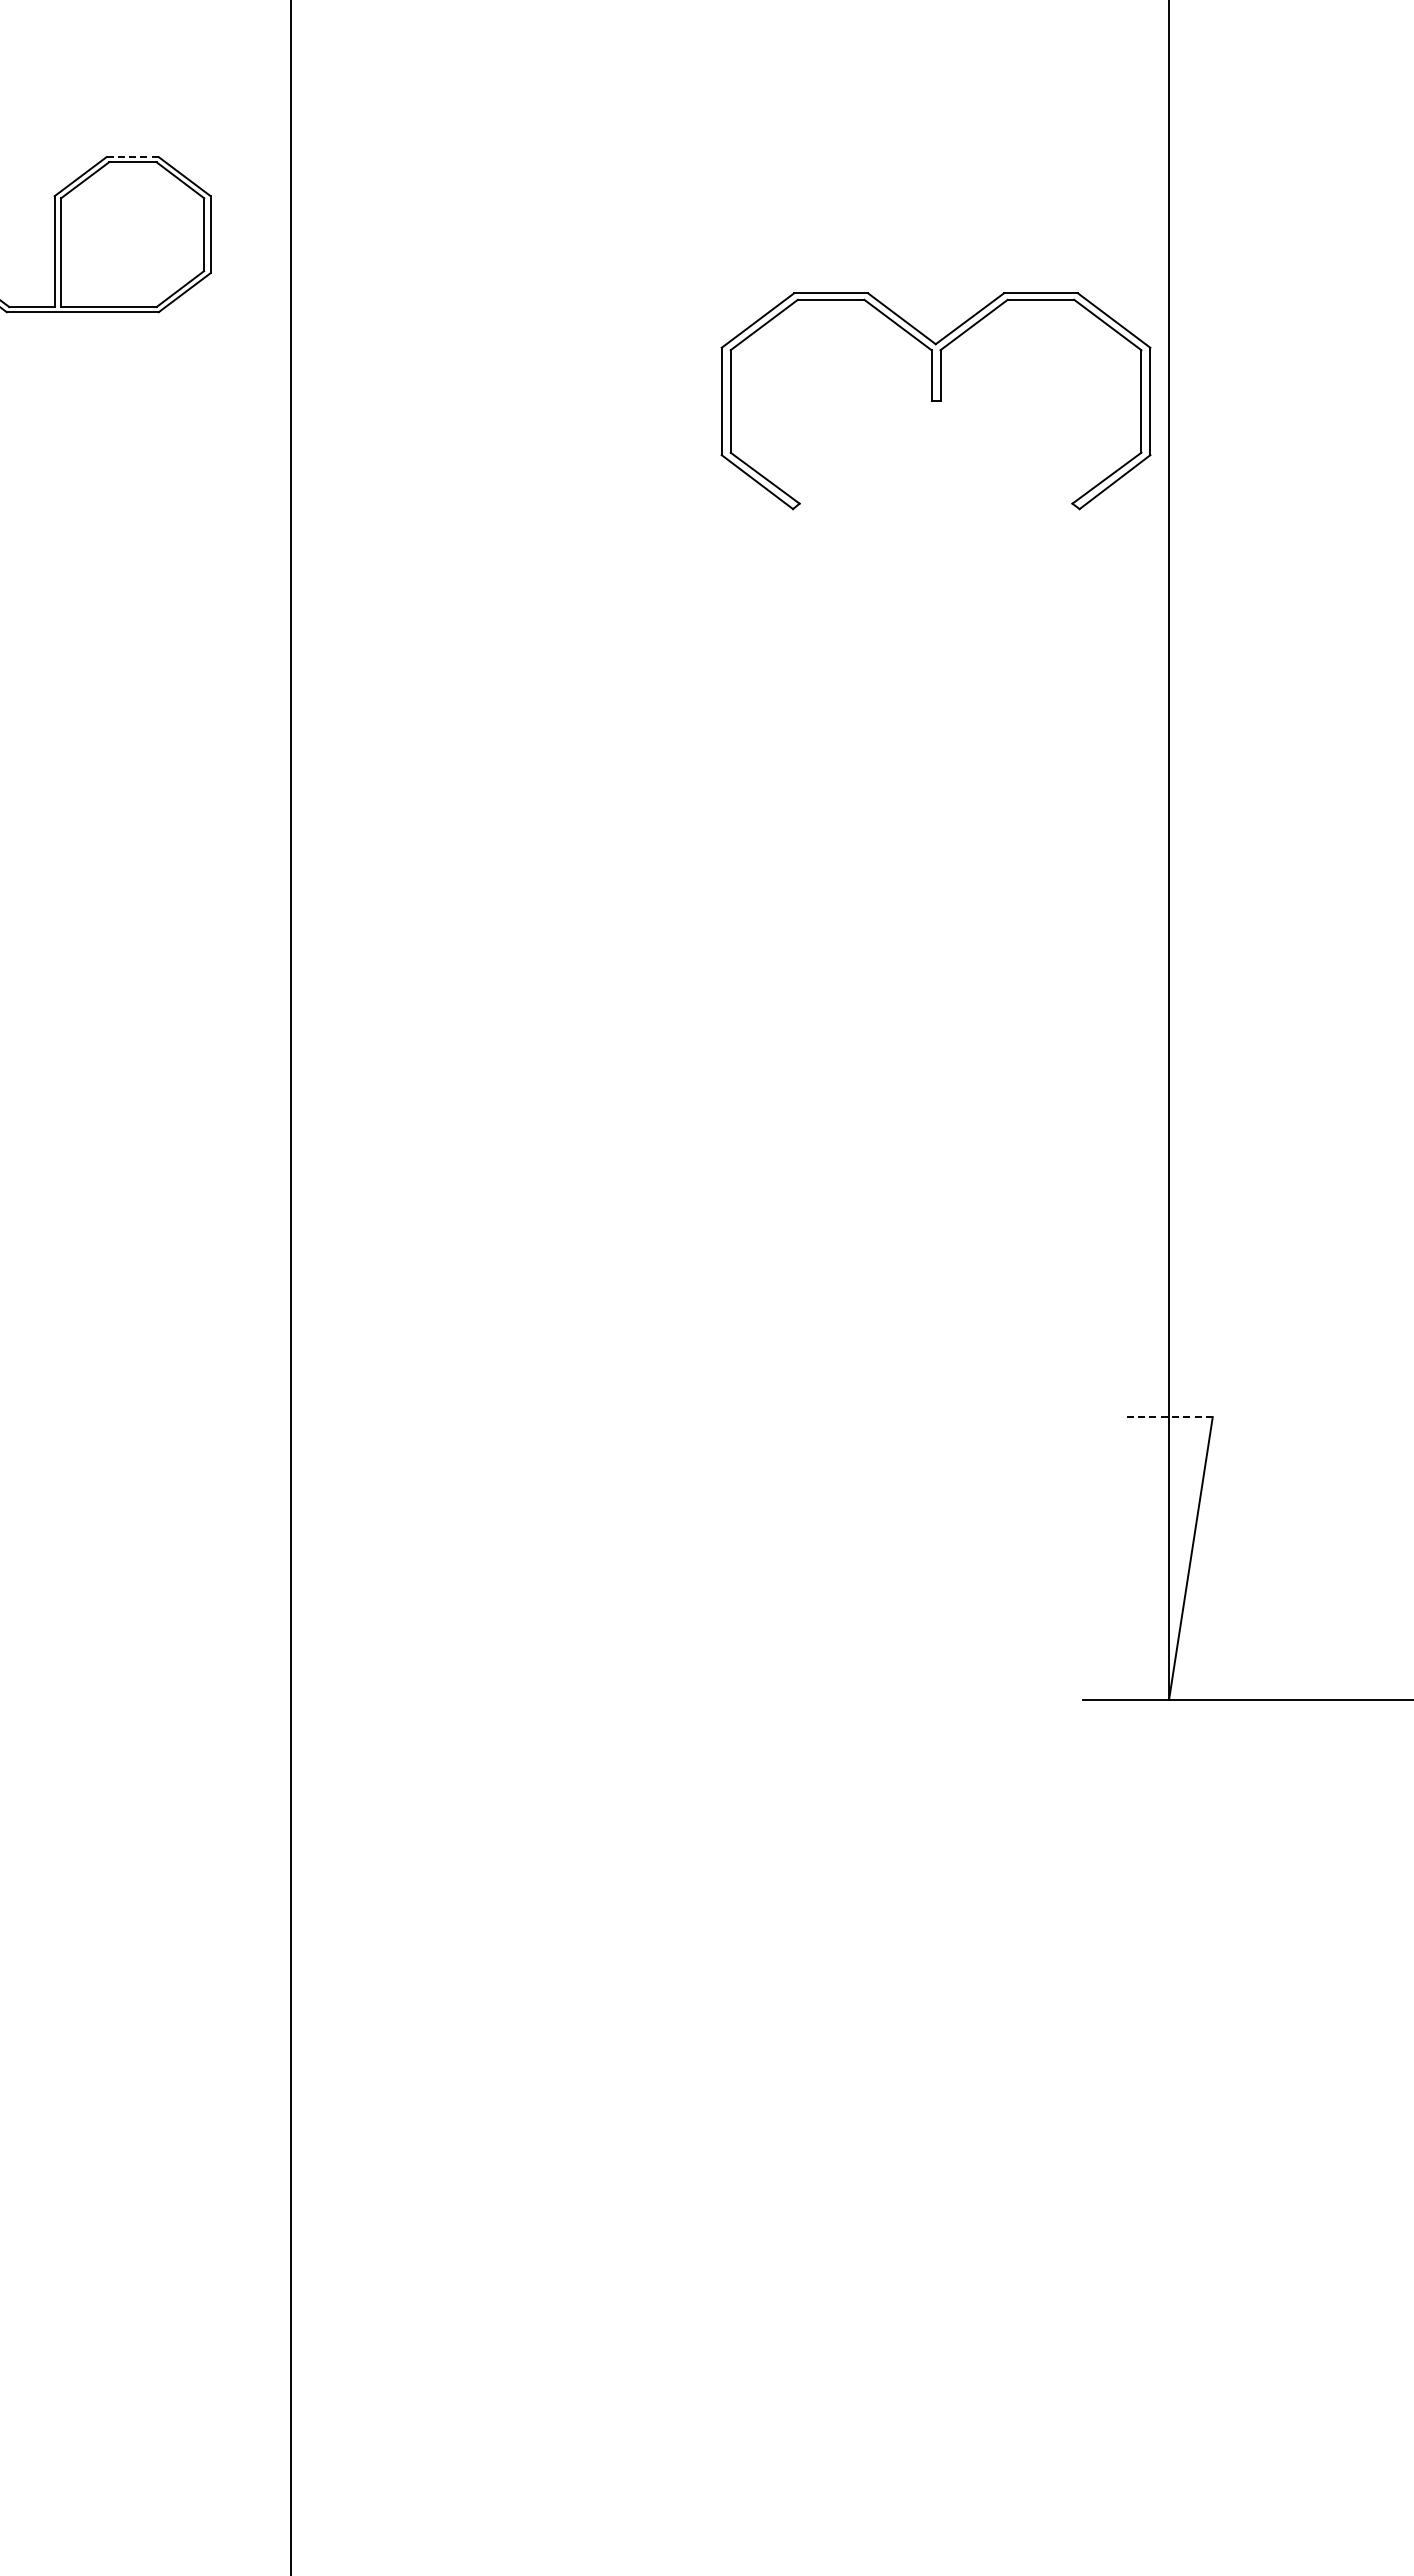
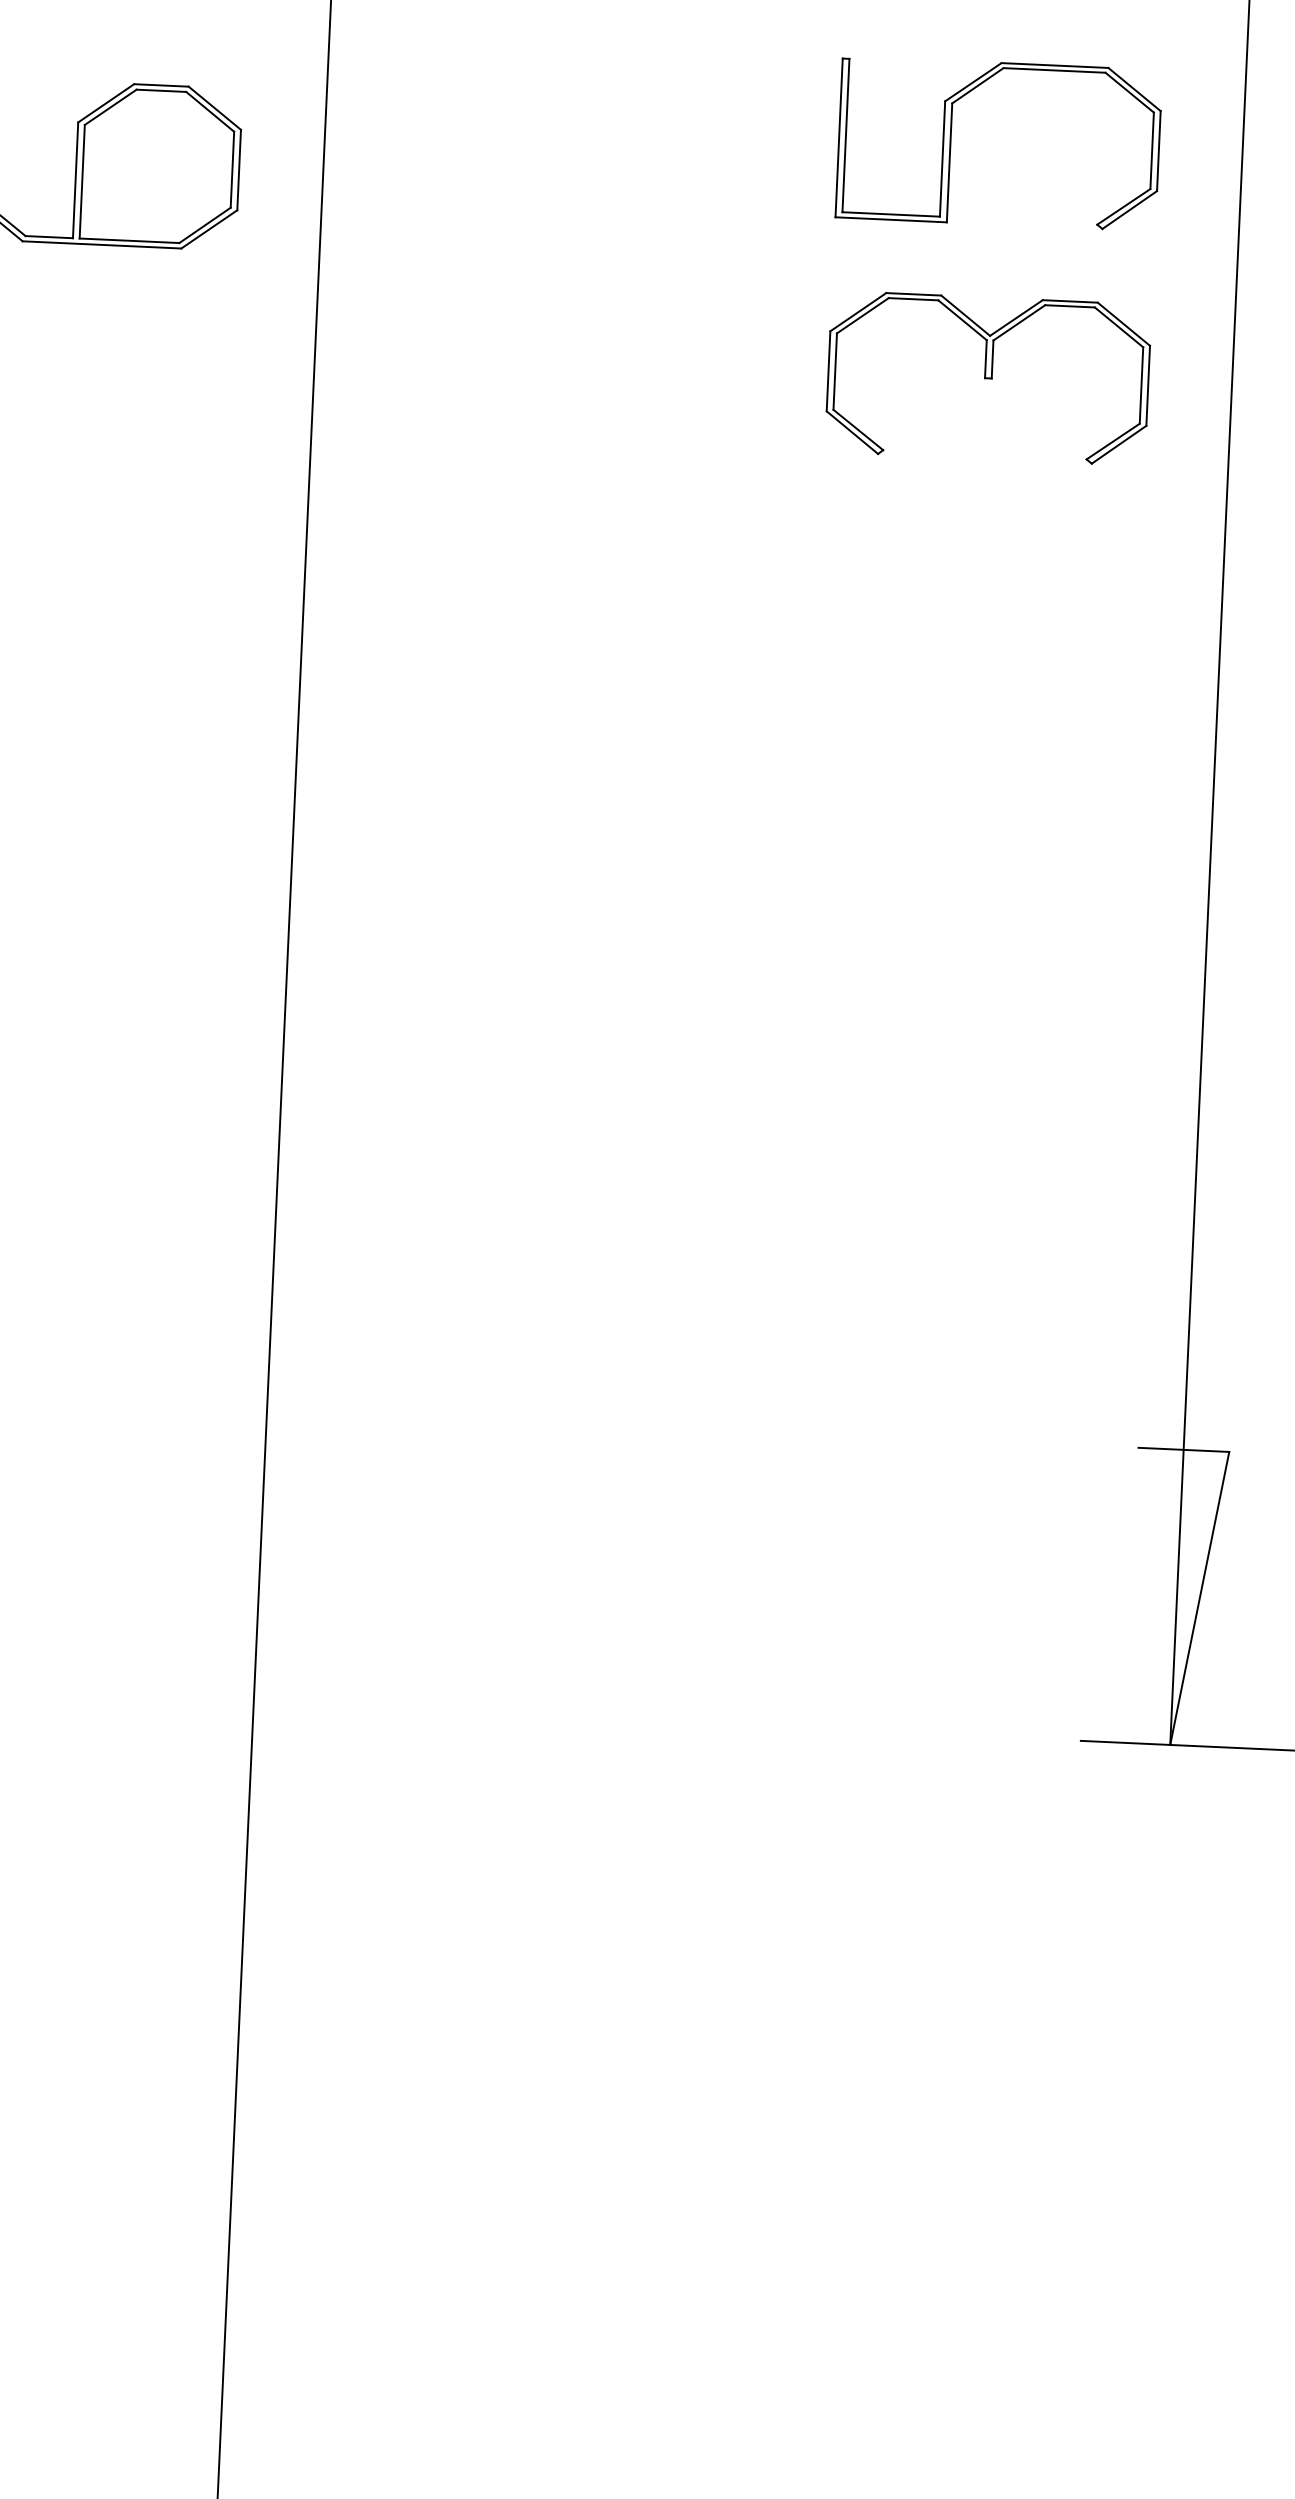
line: (133, 157) -> (162, 85), dashed -> solid
part: (889, 176) -> (950, 141), added
part: (935, 401) -> (987, 378), size x0.71
line: (1168, 1417) -> (1183, 1450), dashed -> solid

